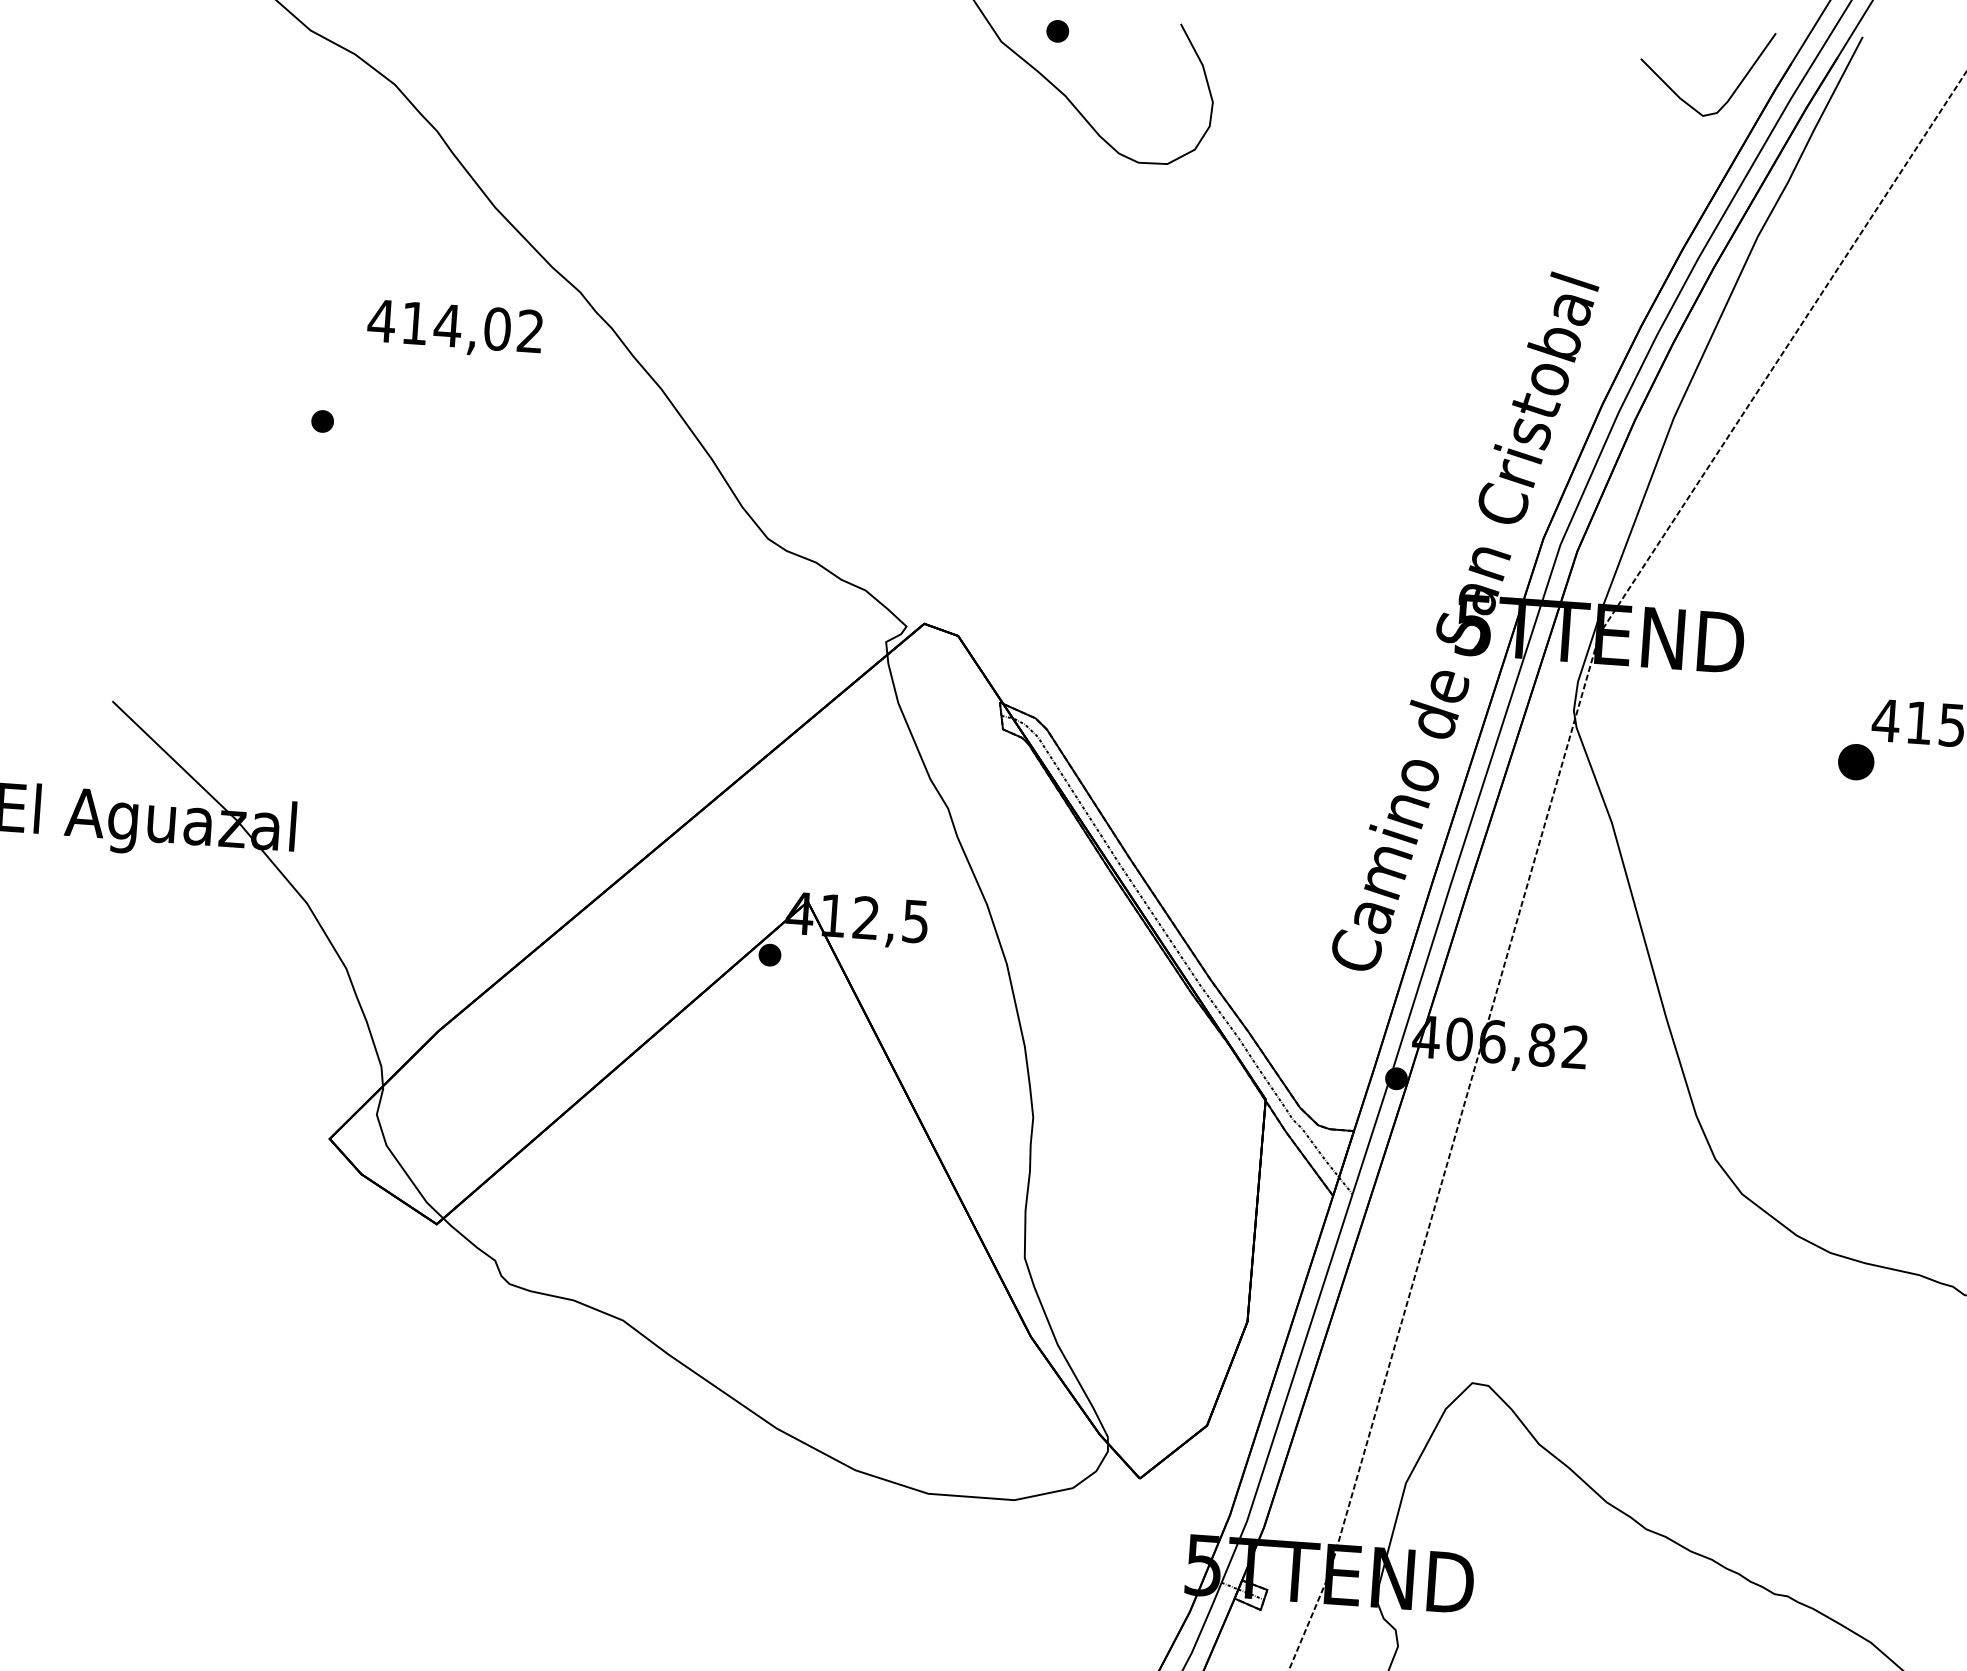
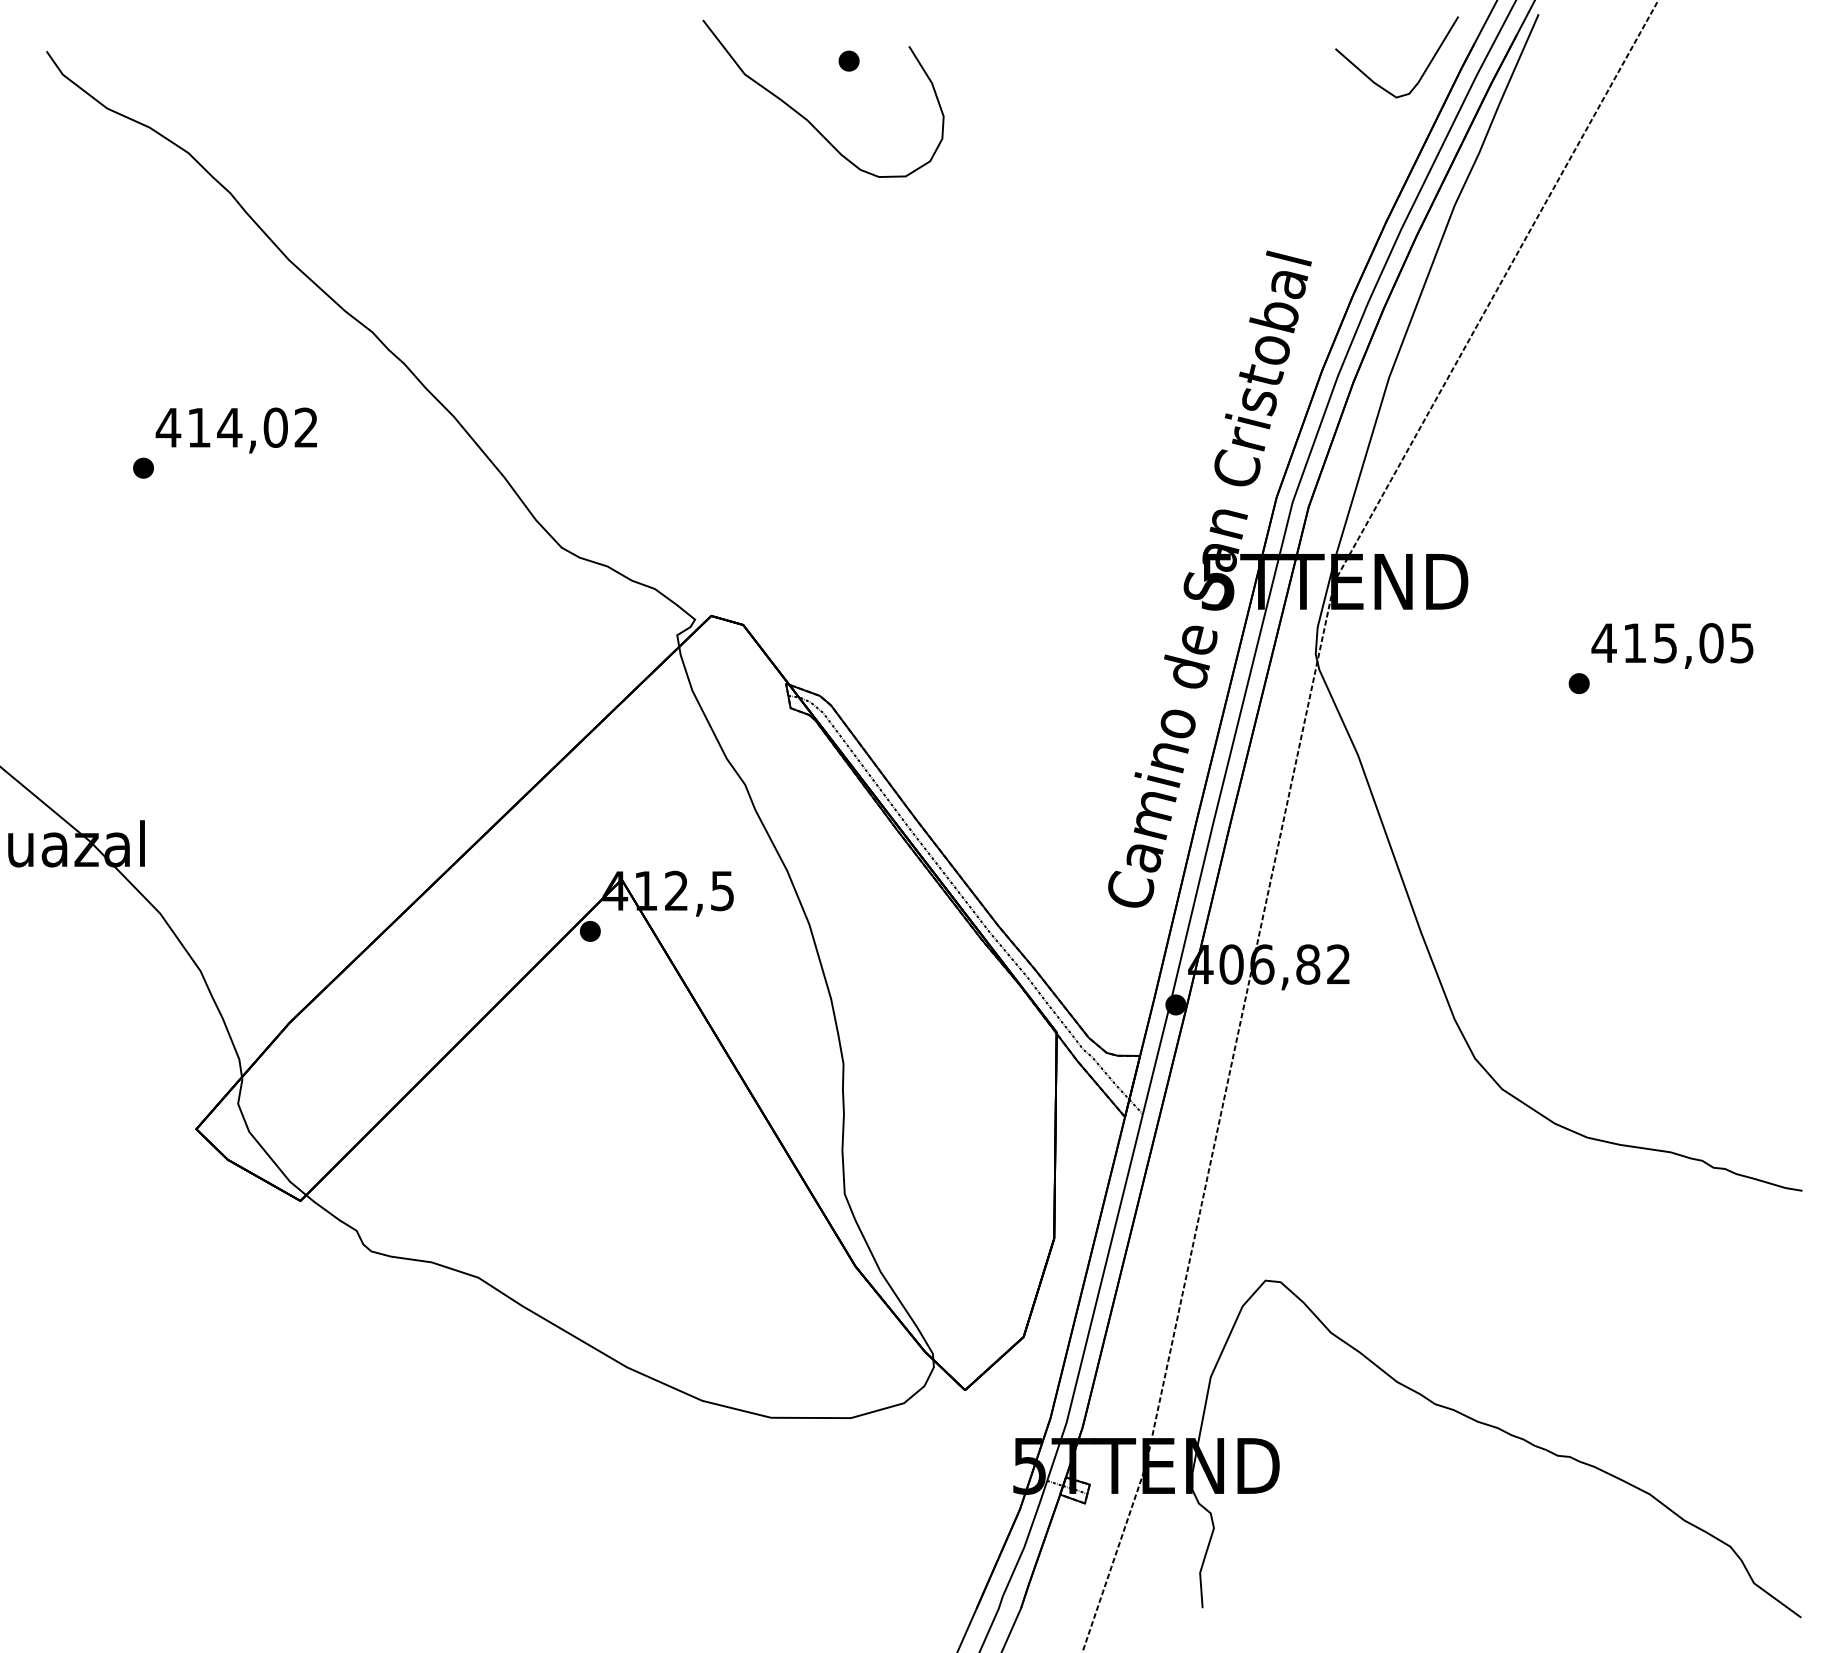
part: (1057, 30) -> (848, 60), moved
text: (453, 329) -> (235, 430), moved
part: (1855, 762) -> (1578, 683), size x0.62

